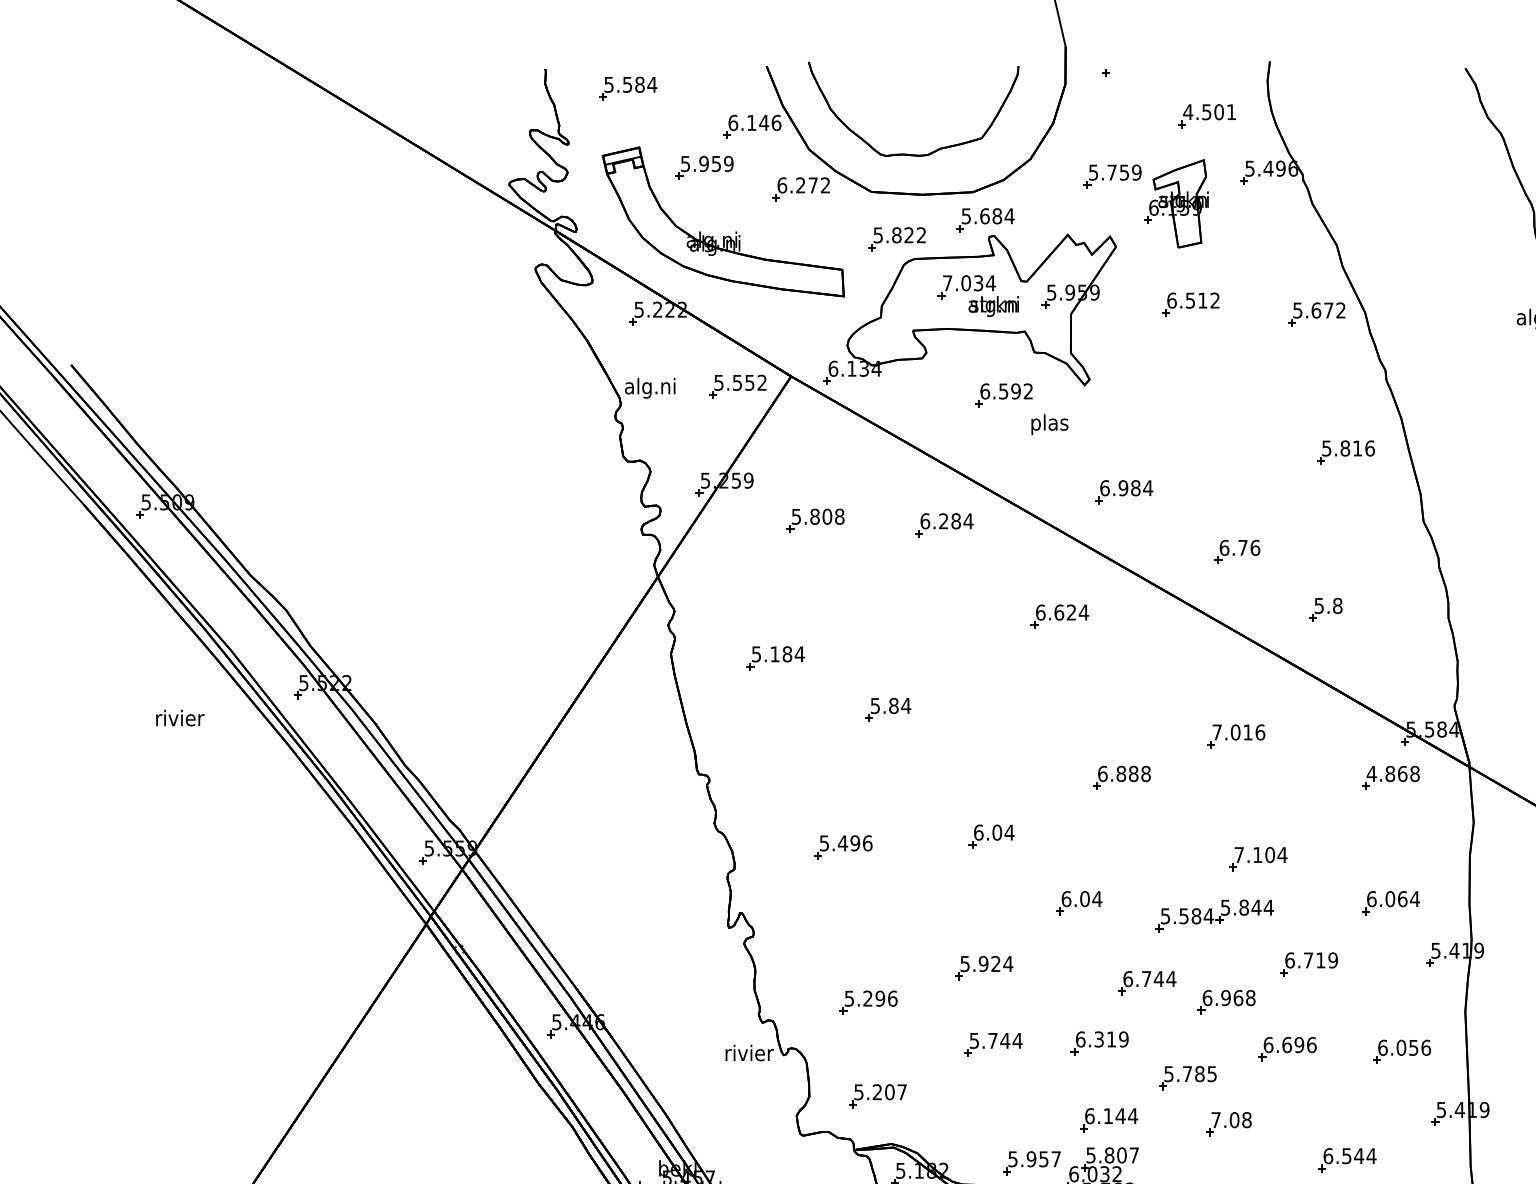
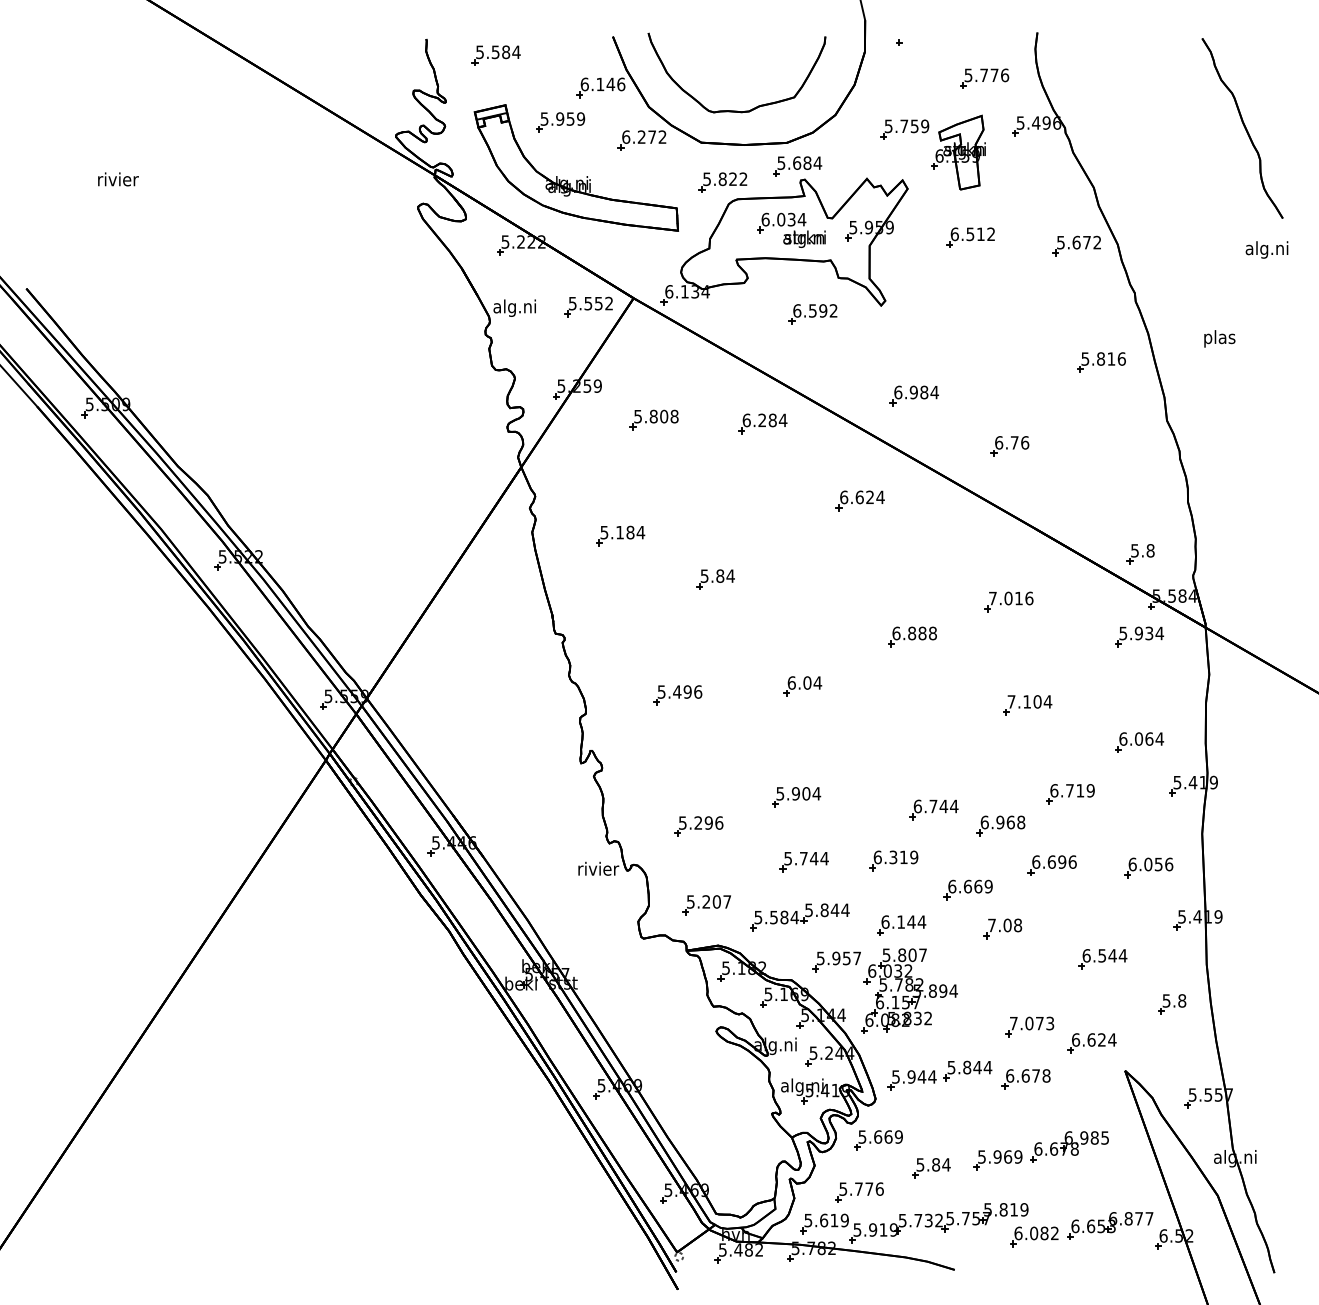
text: (1209, 112) -> (986, 75), 4.501 -> 5.776
text: (947, 283) -> (765, 219), 7.034 -> 6.034
text: (1049, 424) -> (1219, 338), moved
part: (1325, 610) -> (1140, 554), moved
text: (180, 718) -> (118, 179), moved
text: (1393, 773) -> (1141, 633), 4.868 -> 5.934
part: (1079, 903) -> (876, 742), removed
part: (1214, 916) -> (799, 917), moved
text: (996, 963) -> (806, 793), 5.924 -> 5.904
text: (1190, 1073) -> (970, 886), 5.785 -> 6.669

